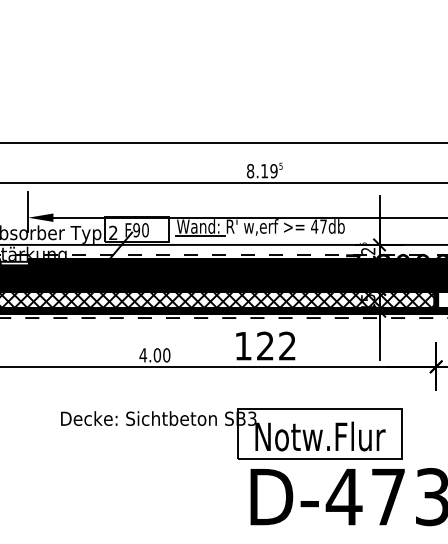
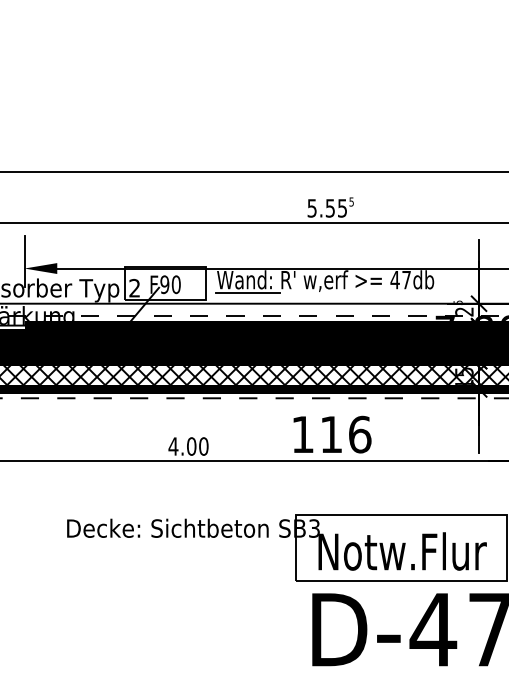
text: (262, 171) -> (327, 208), 8.19 -> 5.55
text: (276, 345) -> (345, 433), 122 -> 116

